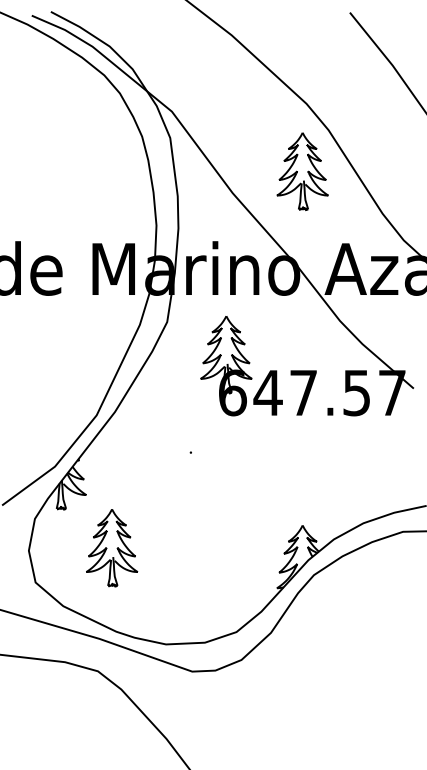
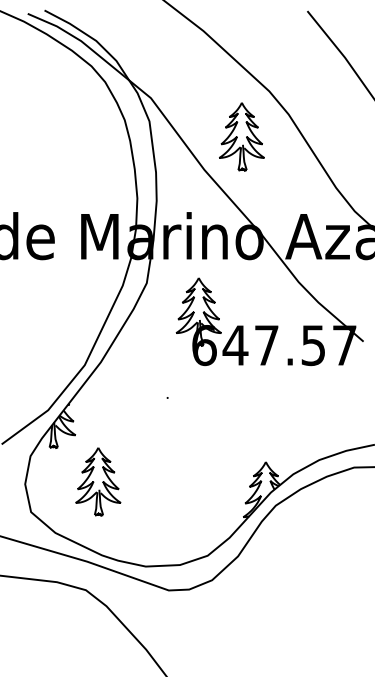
part: (302, 171) -> (241, 136), moved

